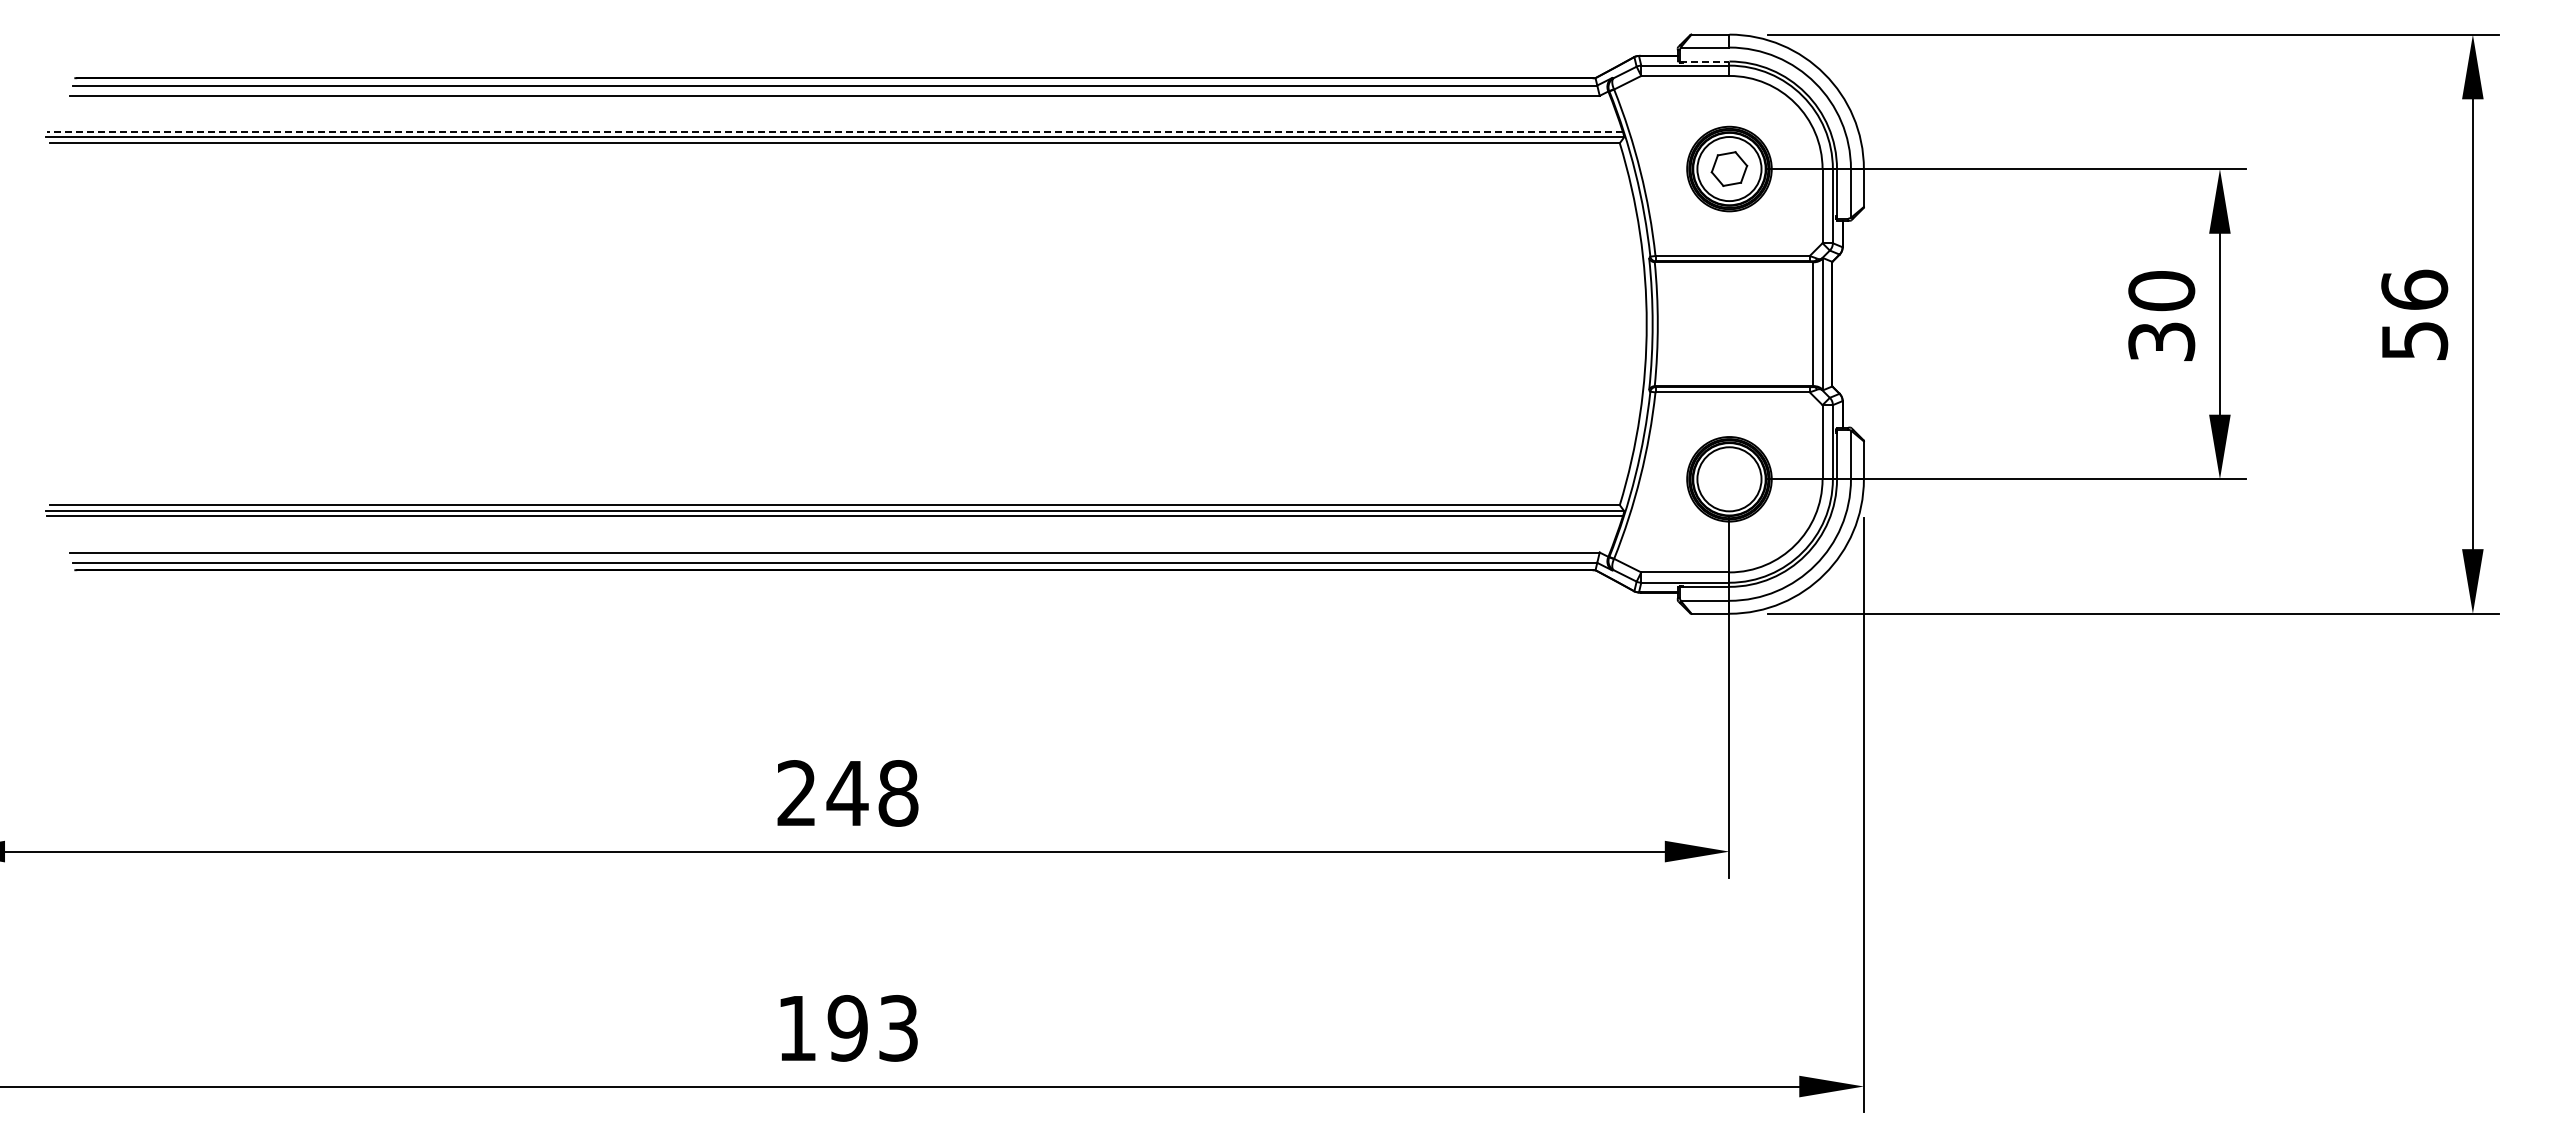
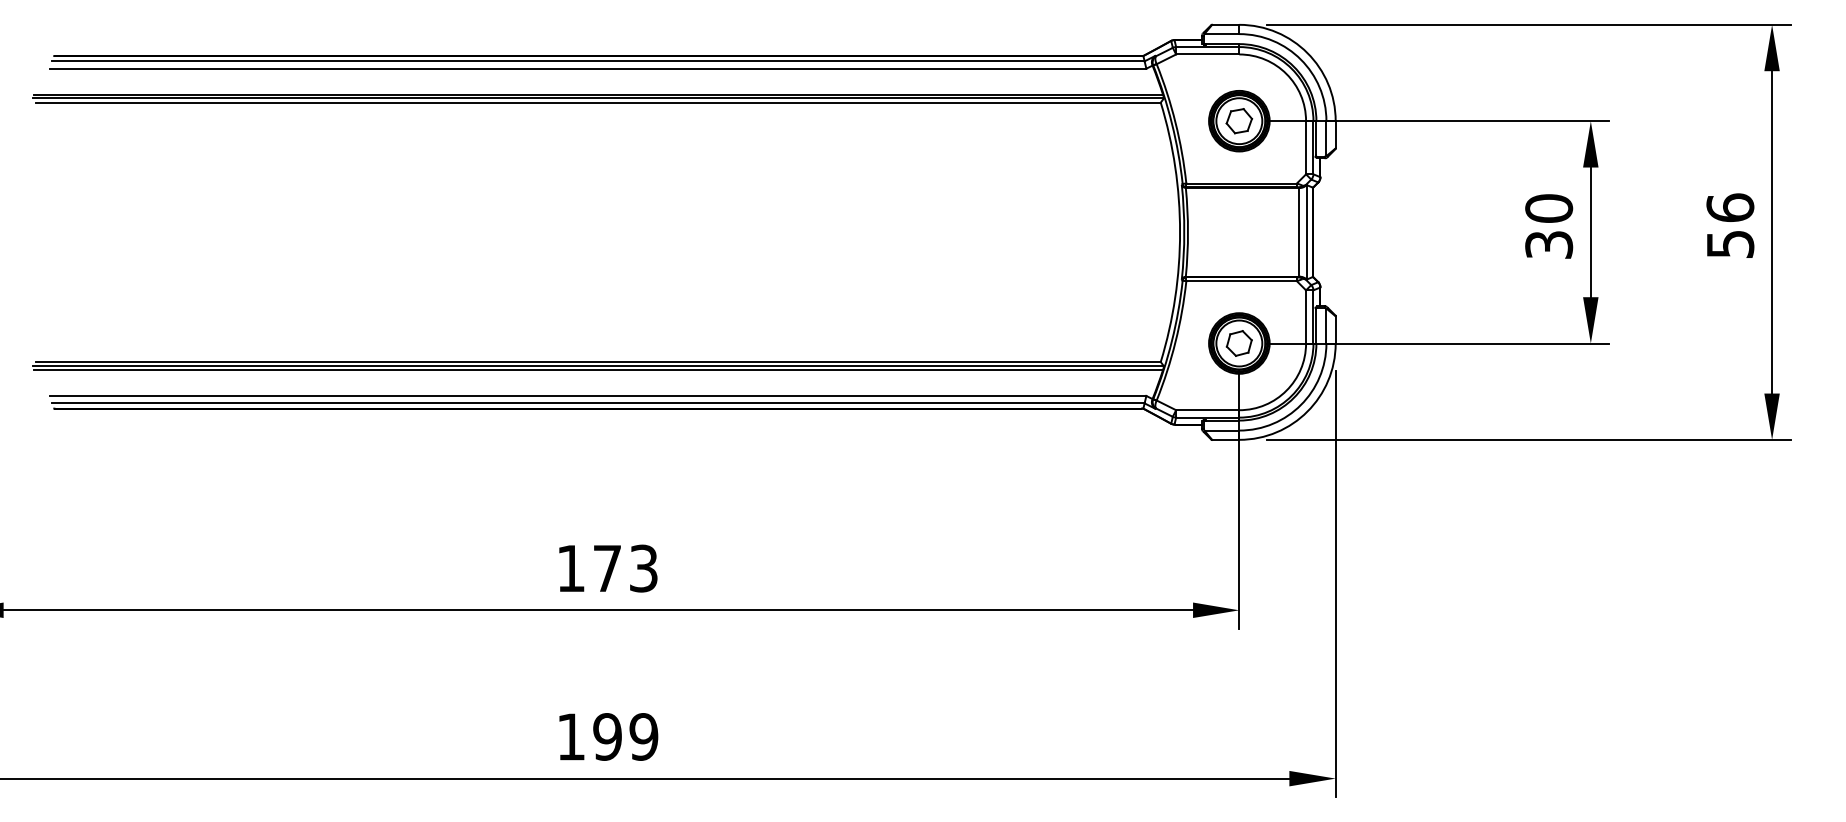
line: (1704, 61) -> (1221, 44), dashed -> solid
line: (834, 132) -> (598, 94), dashed -> solid
part: (1729, 478) -> (1239, 342), added
text: (847, 793) -> (607, 568), 248 -> 173
text: (898, 1028) -> (643, 737), 193 -> 199

